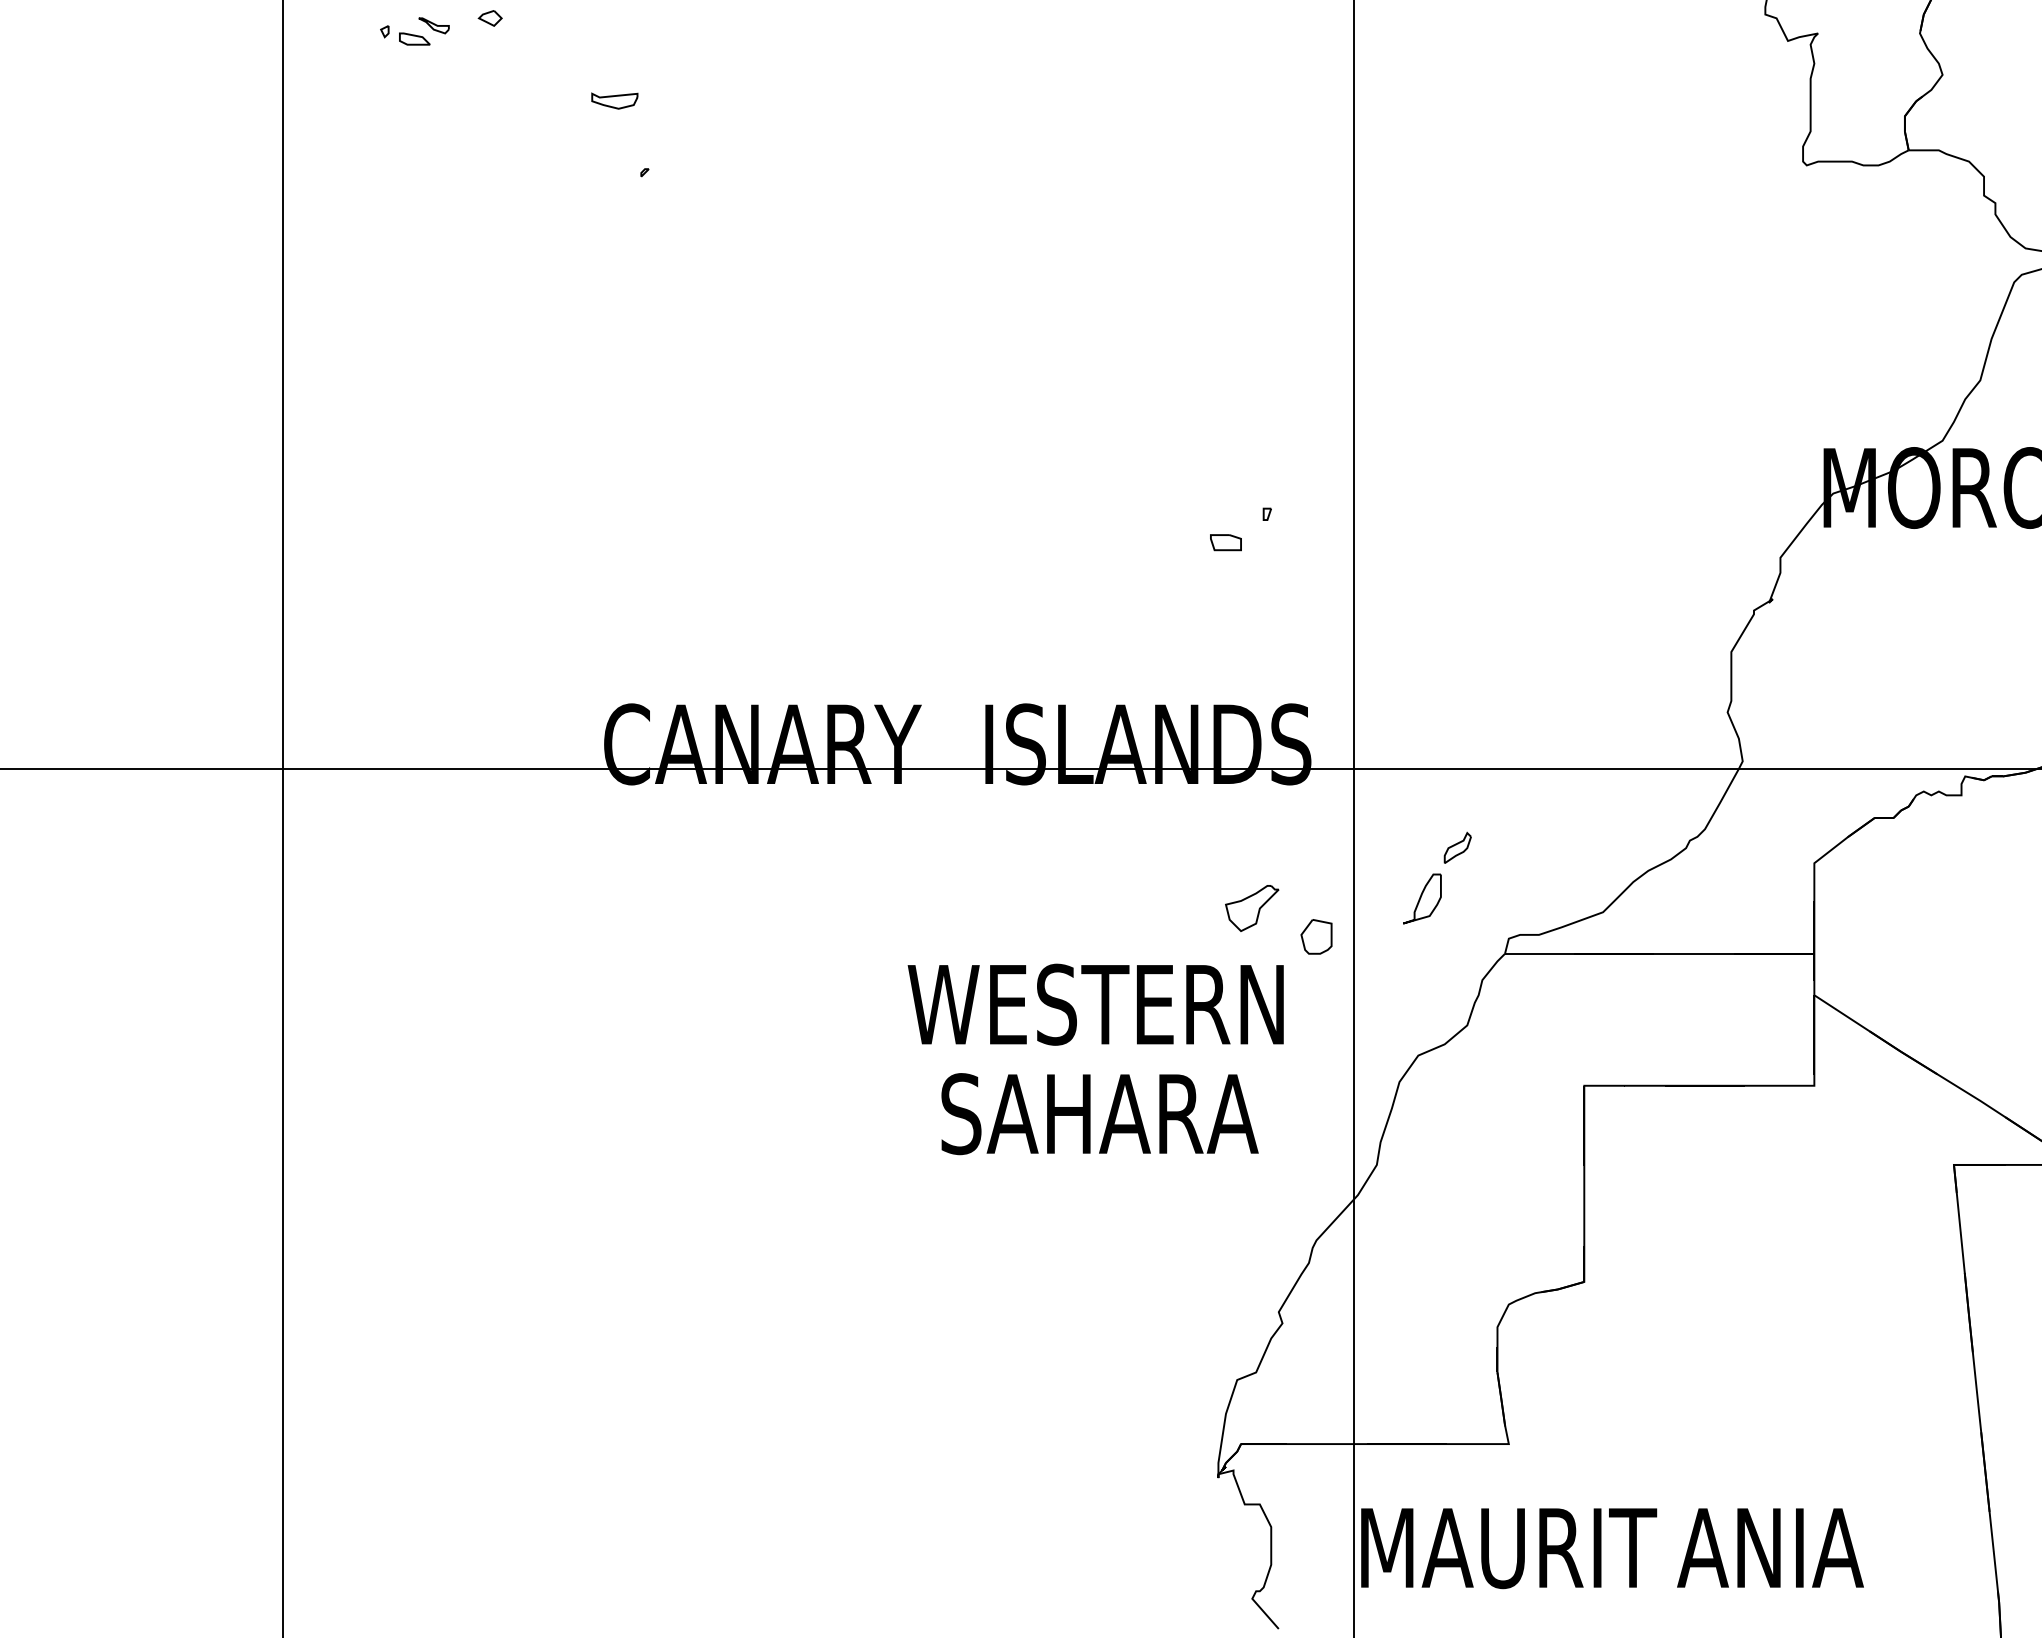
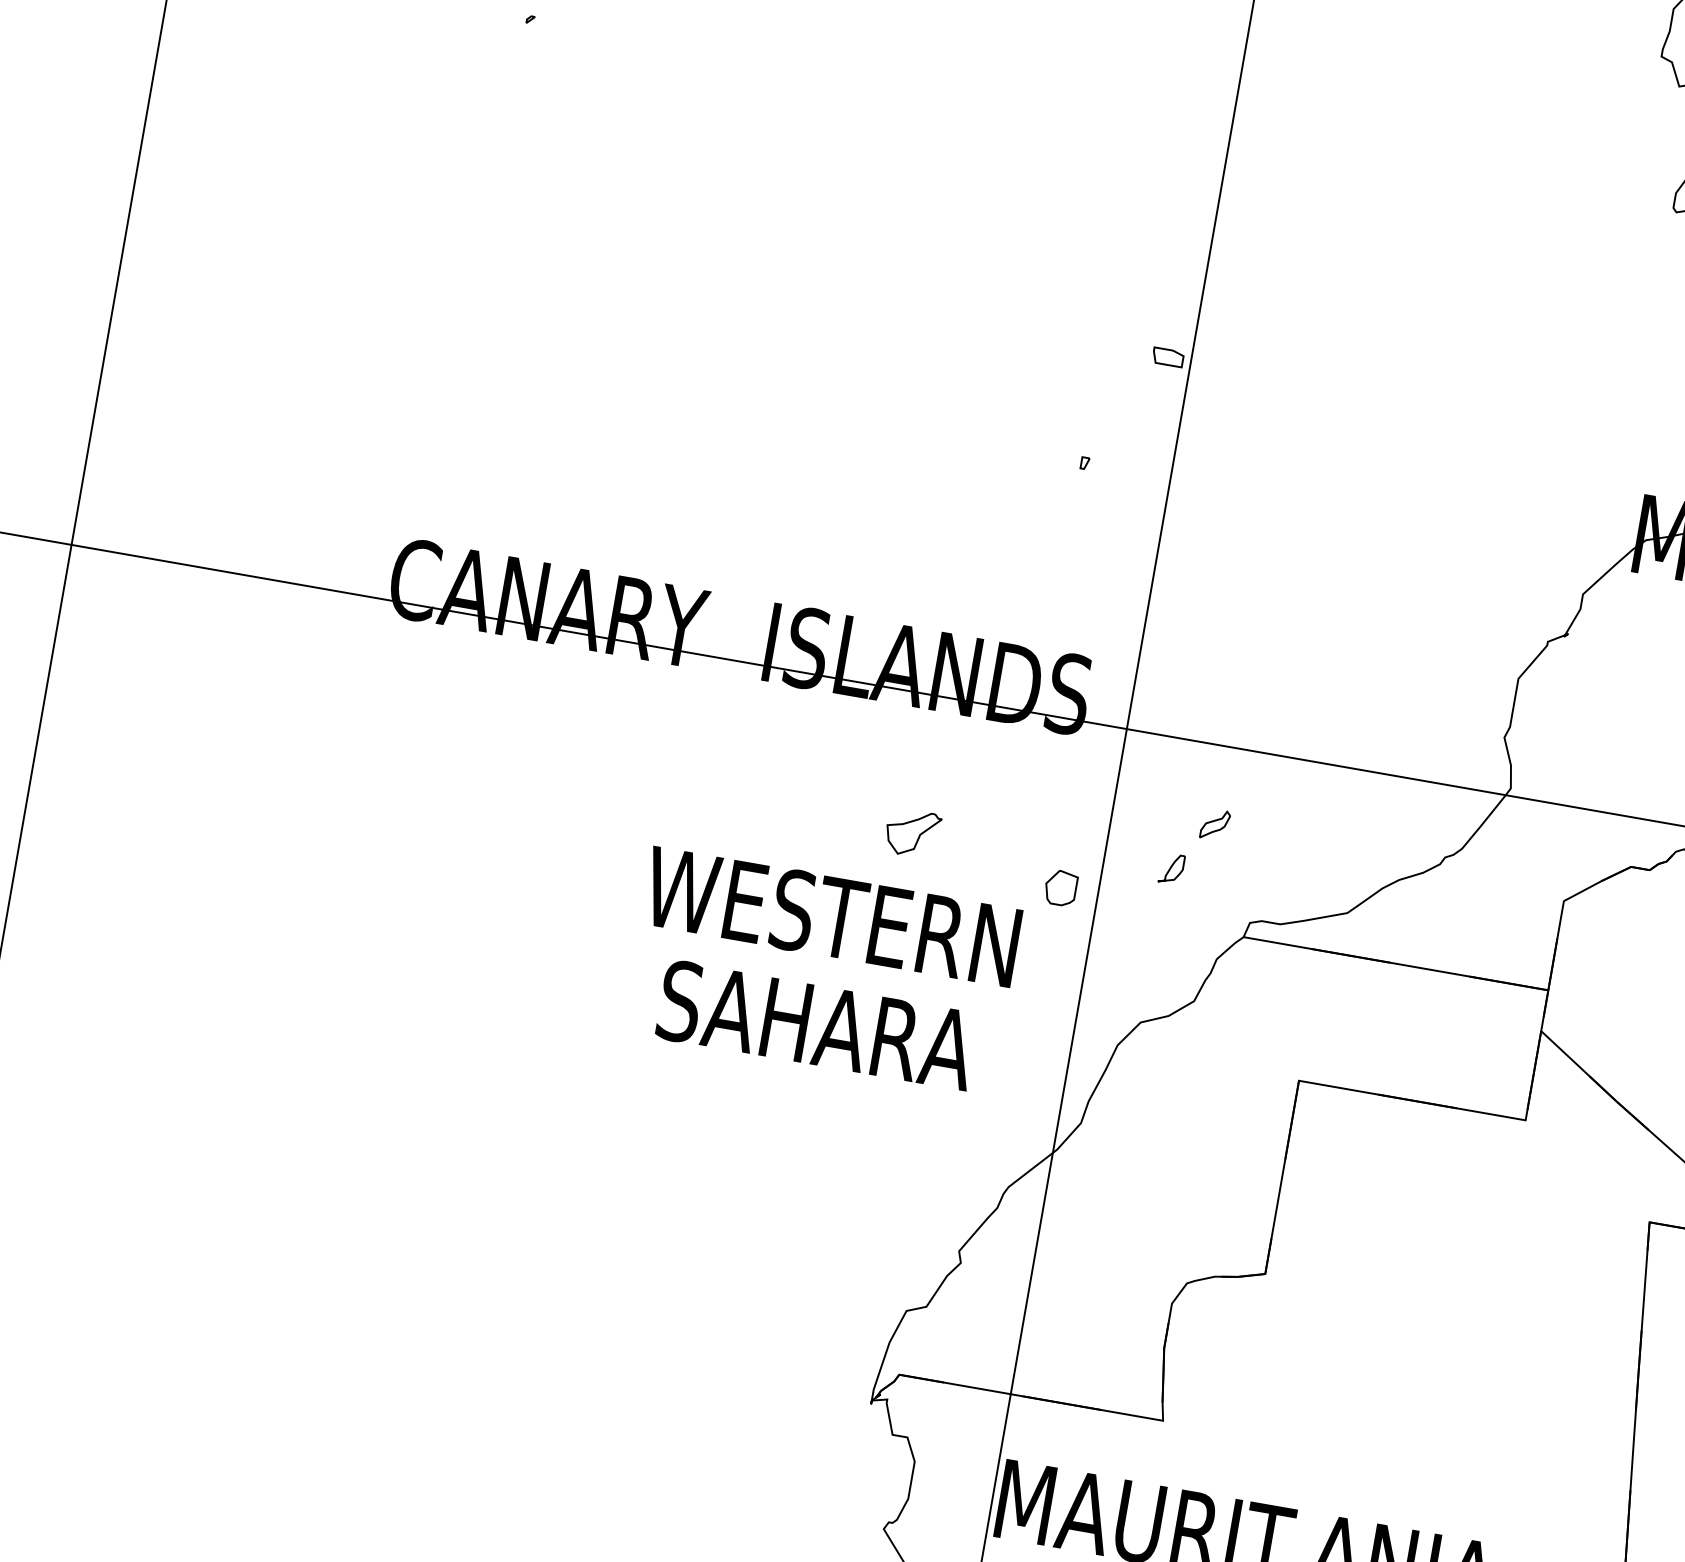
part: (1225, 542) -> (1167, 357), moved
part: (1422, 898) -> (1171, 868), size x0.6
part: (1252, 908) -> (913, 833), moved

